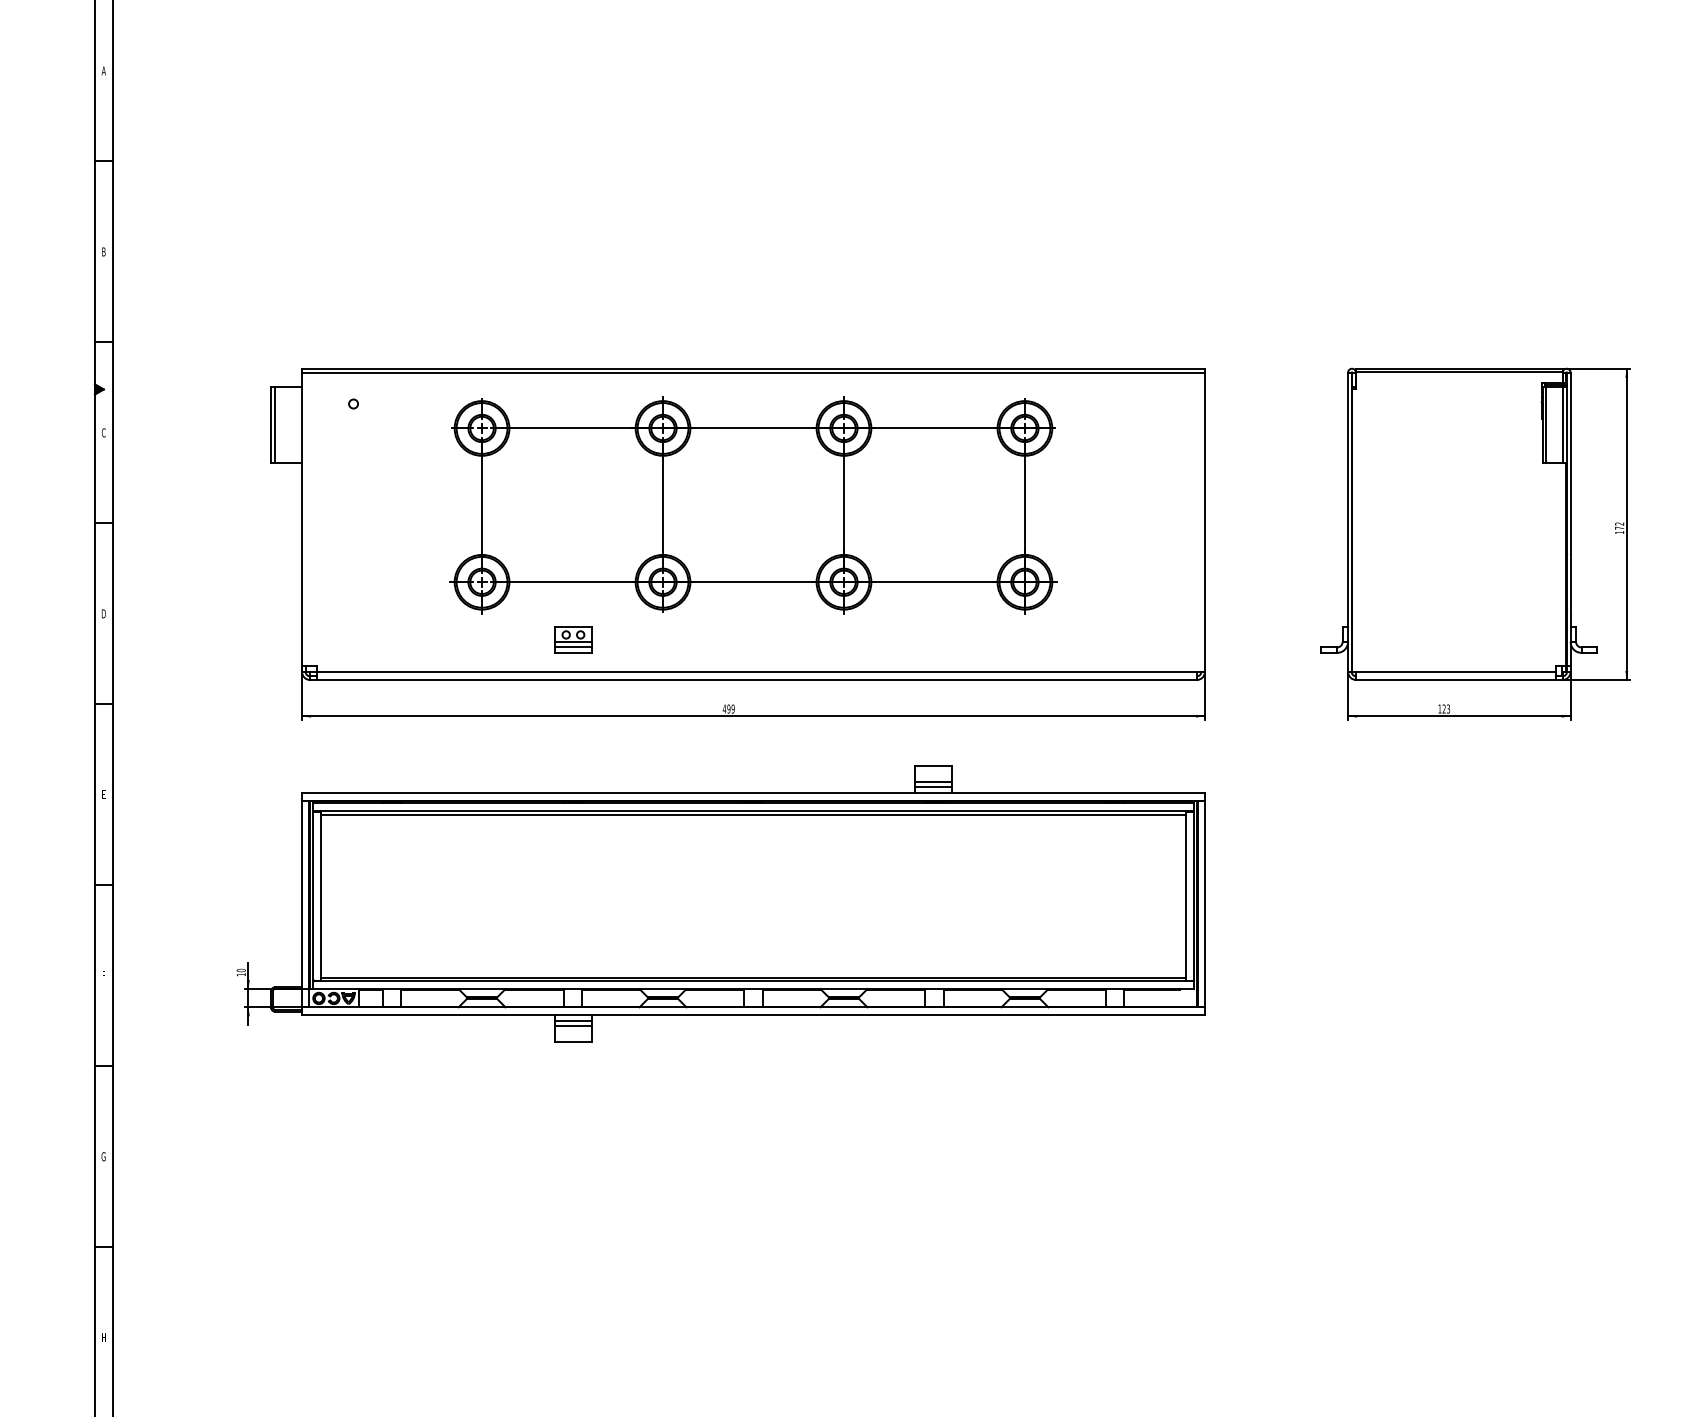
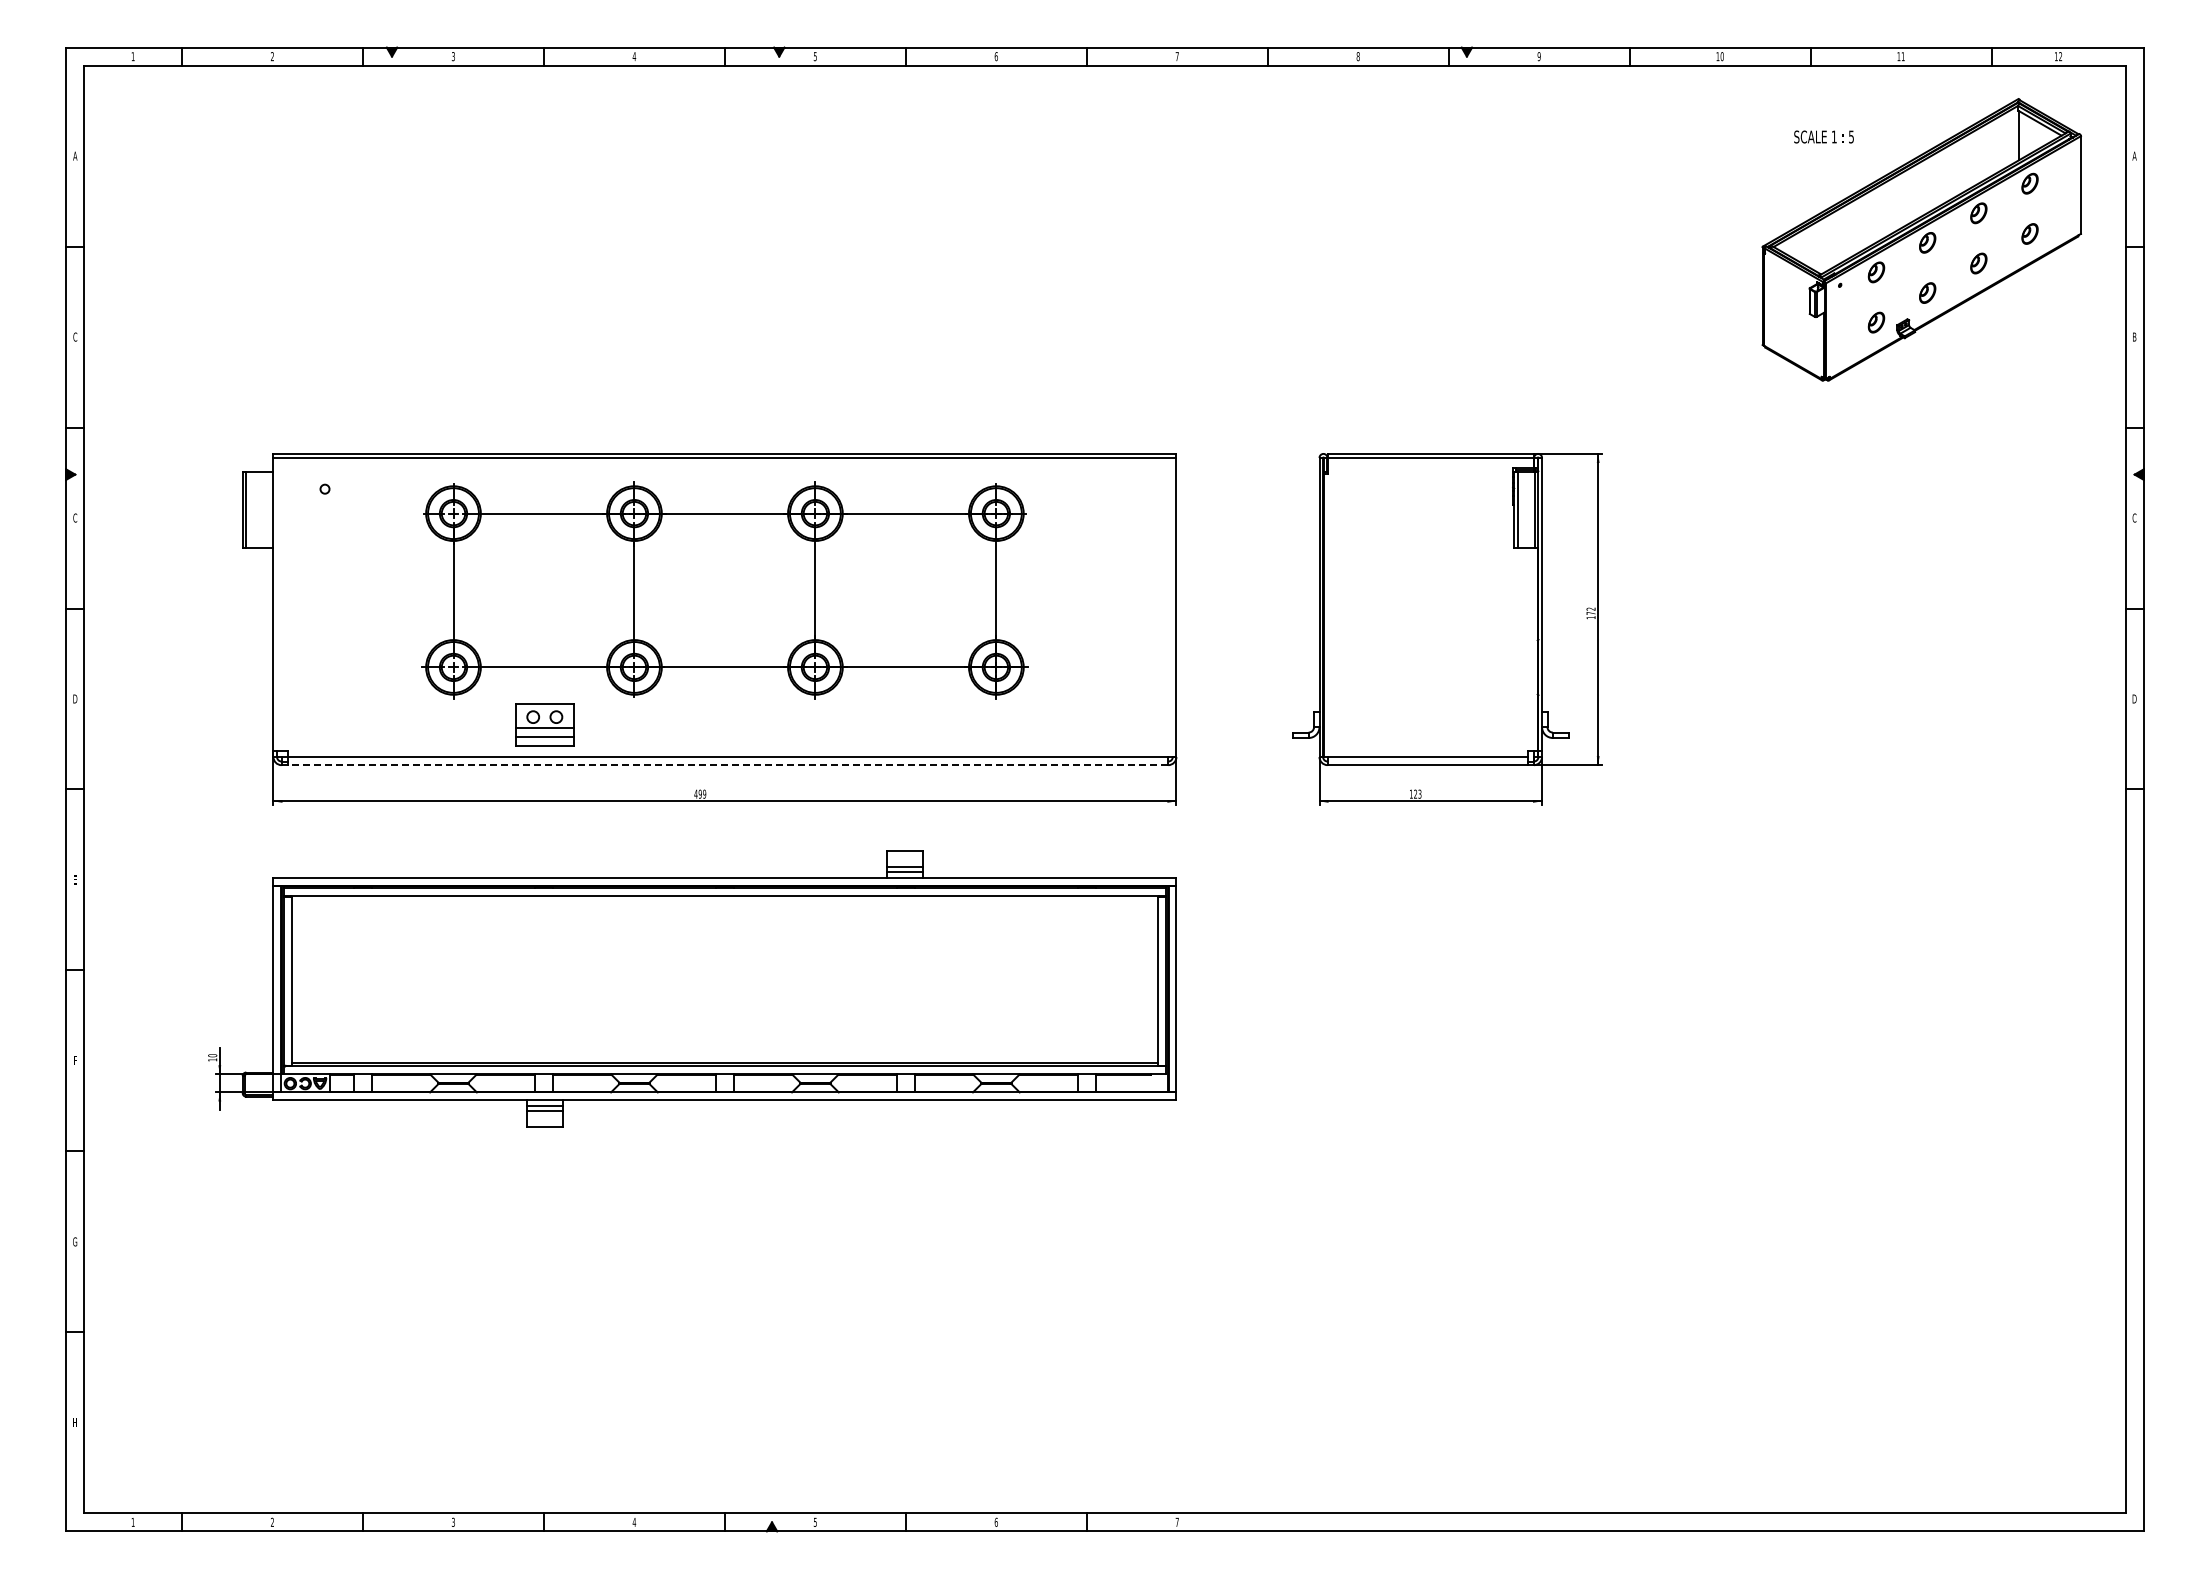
text: (104, 251) -> (75, 336), B -> C
part: (573, 639) -> (544, 724), size x1.6
line: (756, 680) -> (727, 765), solid -> dashed
line: (753, 815) -> (724, 900), removed

